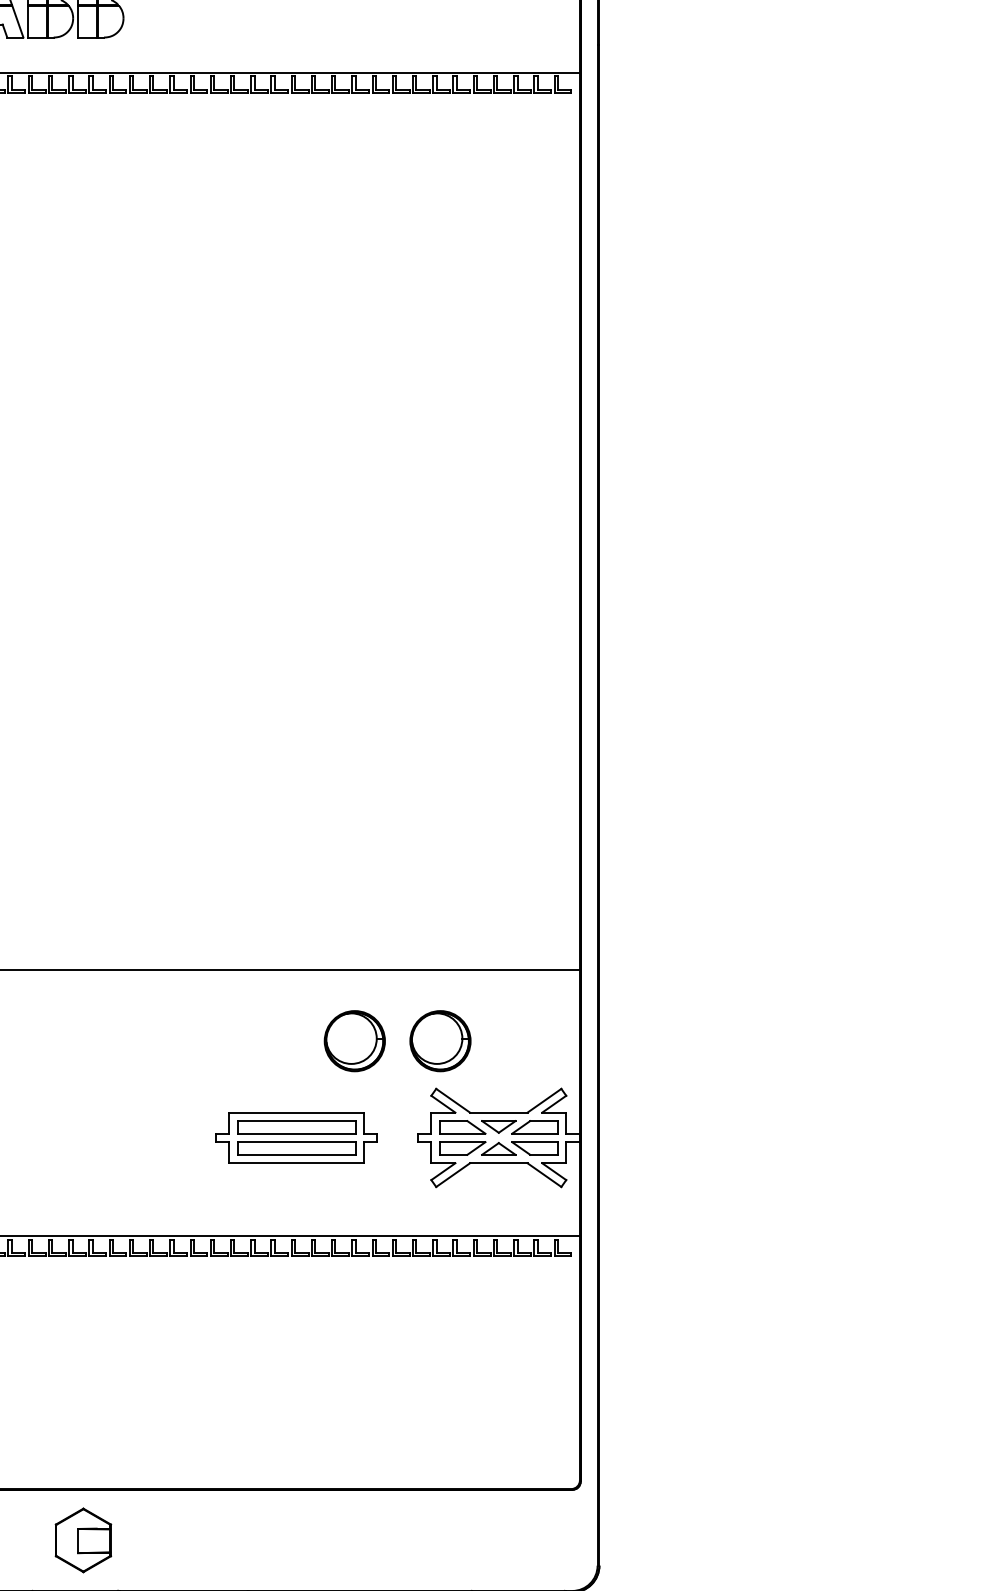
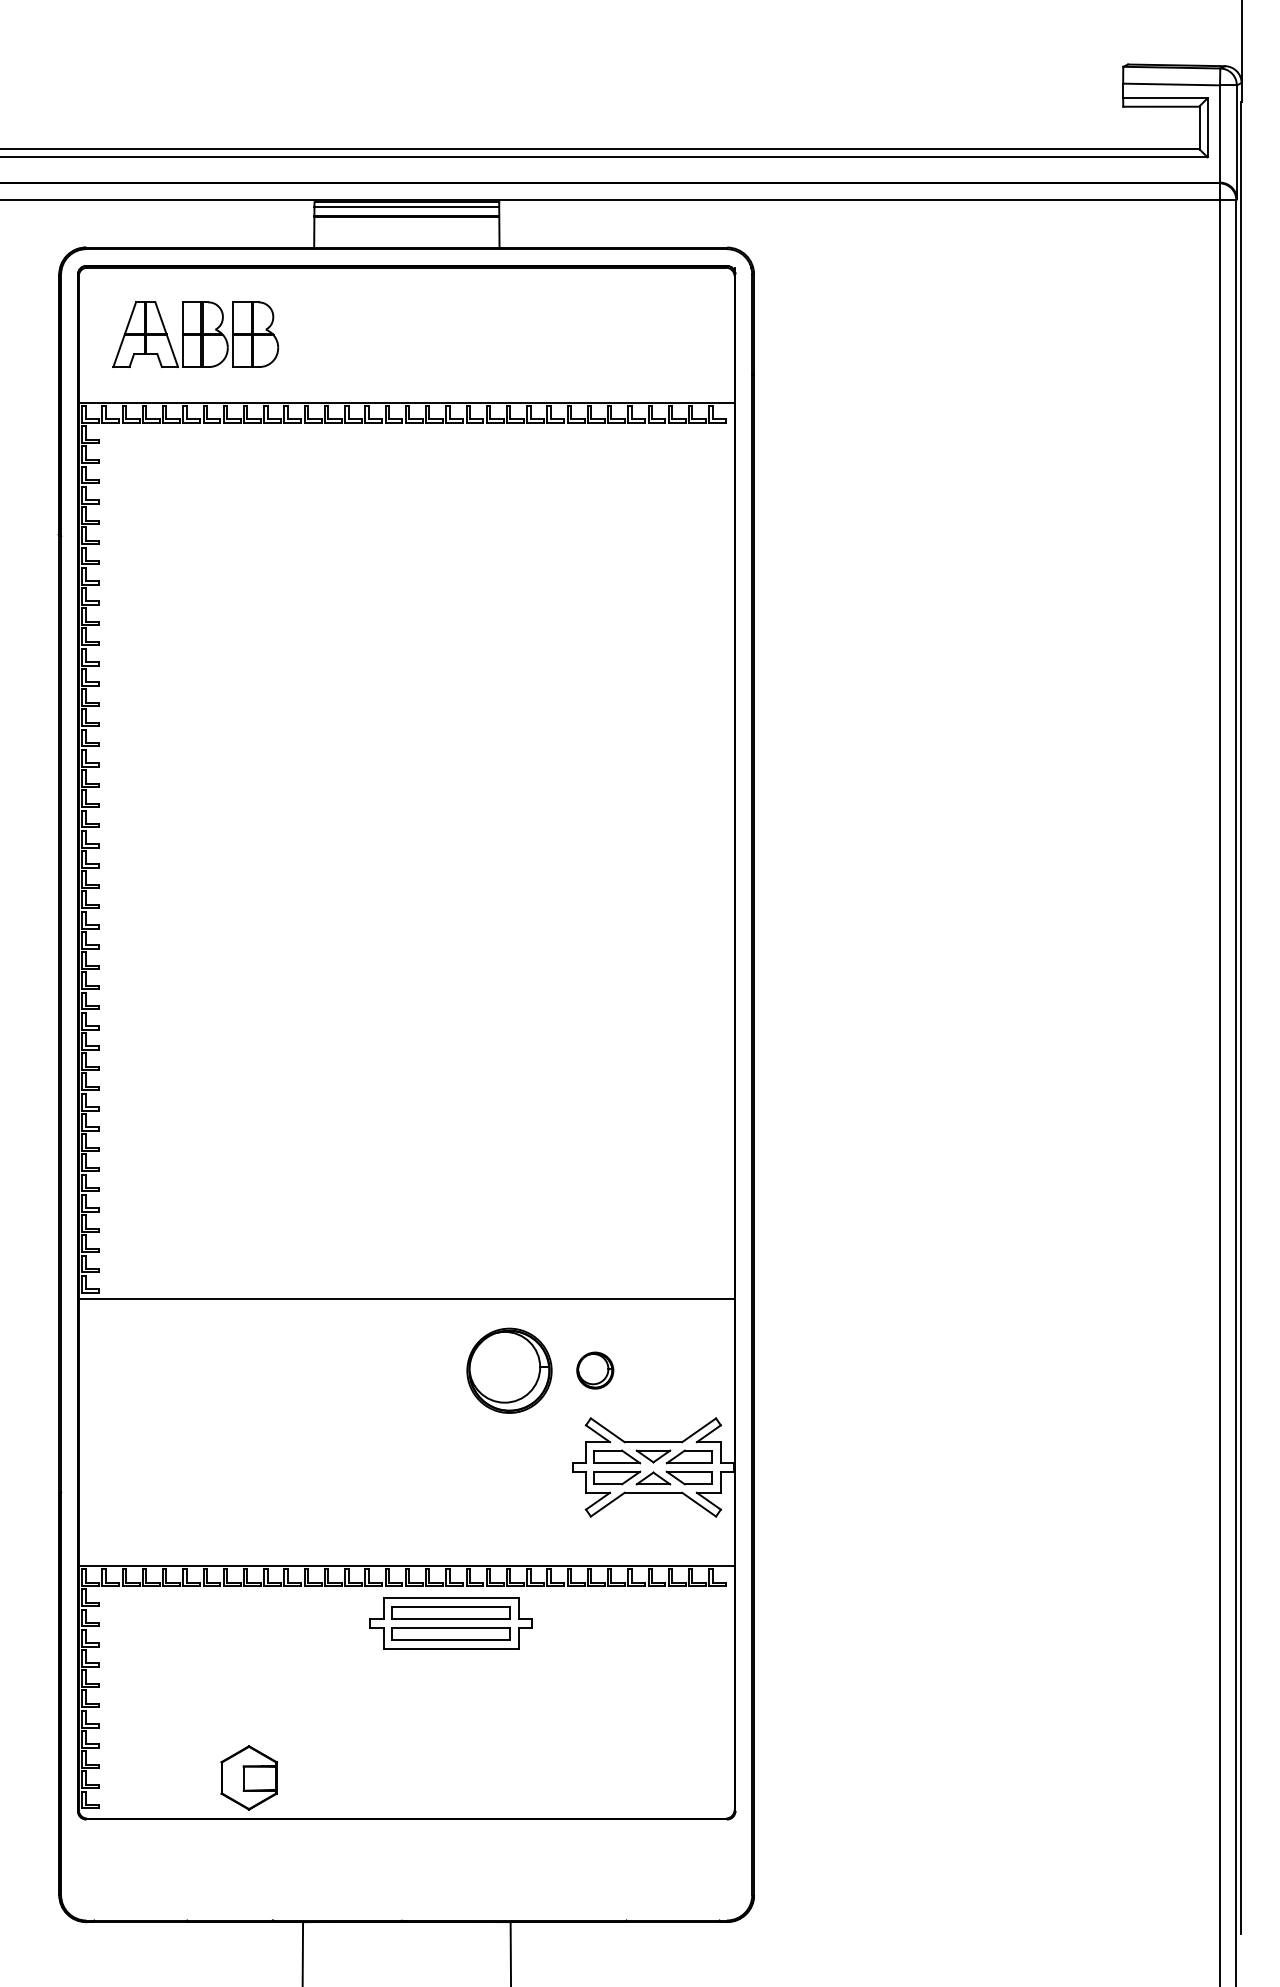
part: (354, 1040) -> (509, 1370), size x1.4
part: (440, 1040) -> (595, 1370), size x0.6
part: (295, 1137) -> (450, 1623), moved
part: (82, 1539) -> (248, 1777), moved

